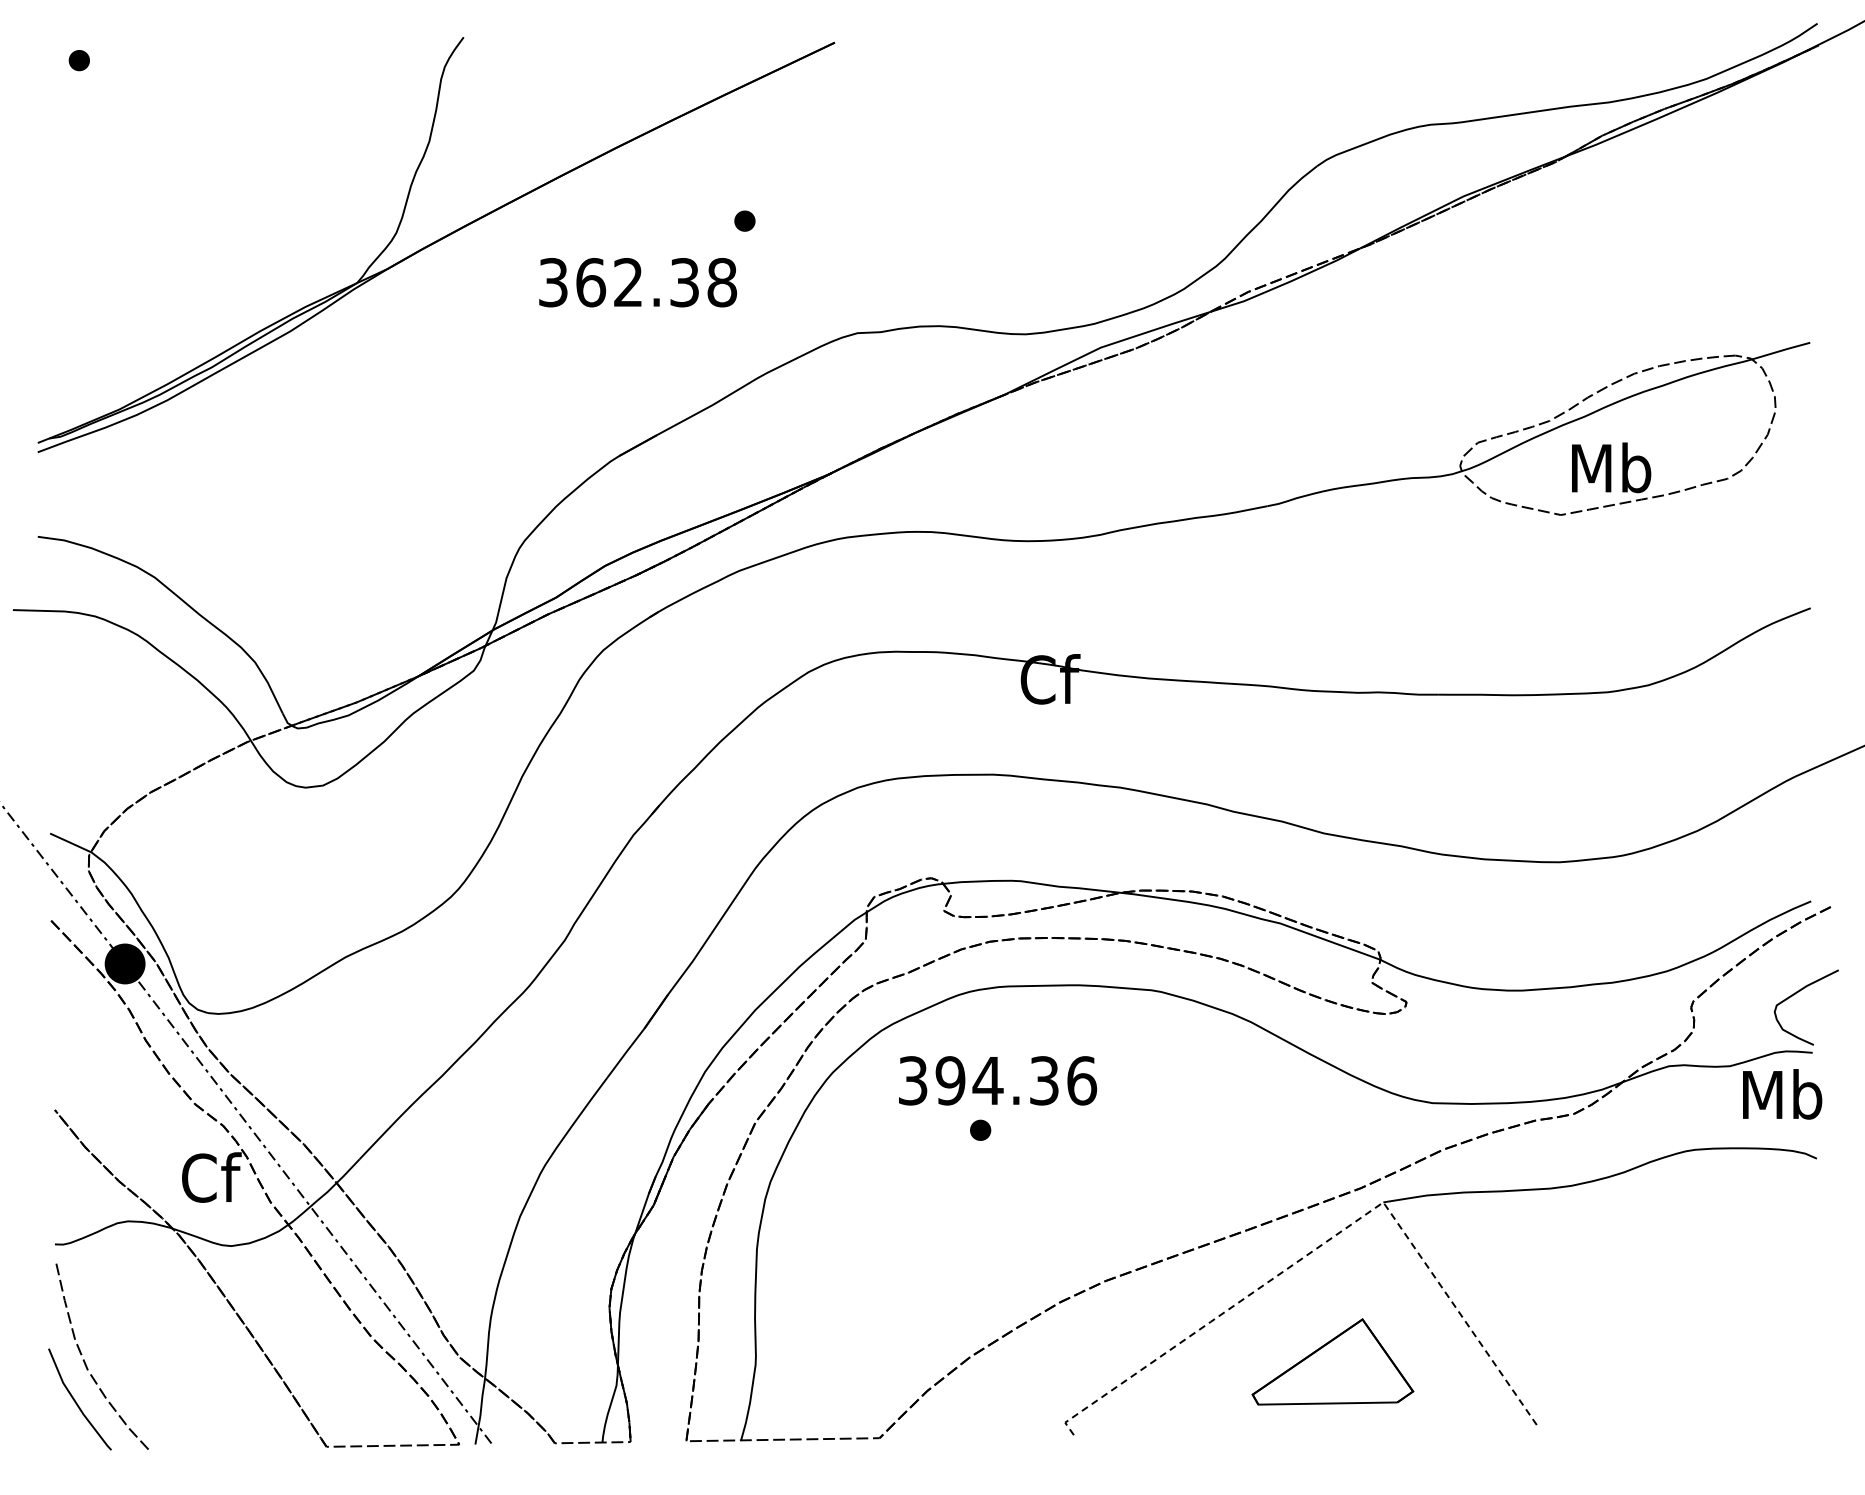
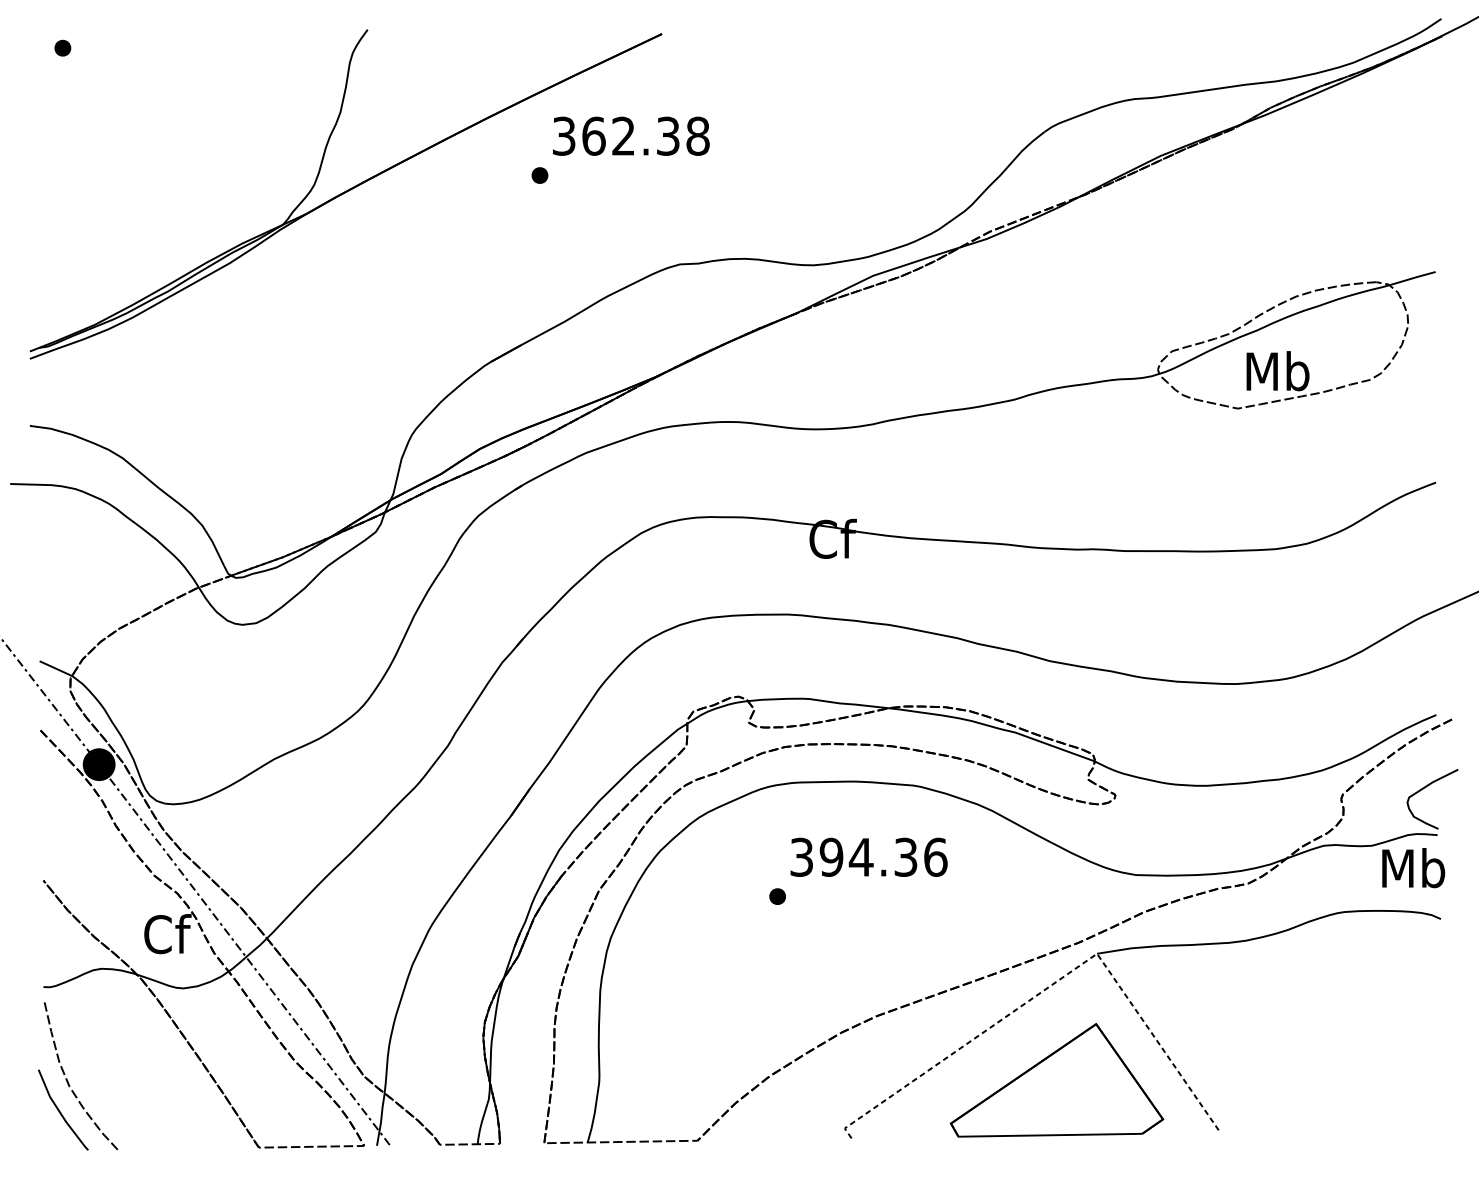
part: (744, 220) -> (539, 175), moved
text: (638, 282) -> (631, 136), moved
text: (998, 1080) -> (869, 857), moved
part: (1332, 1361) -> (1056, 1079), size x1.67

